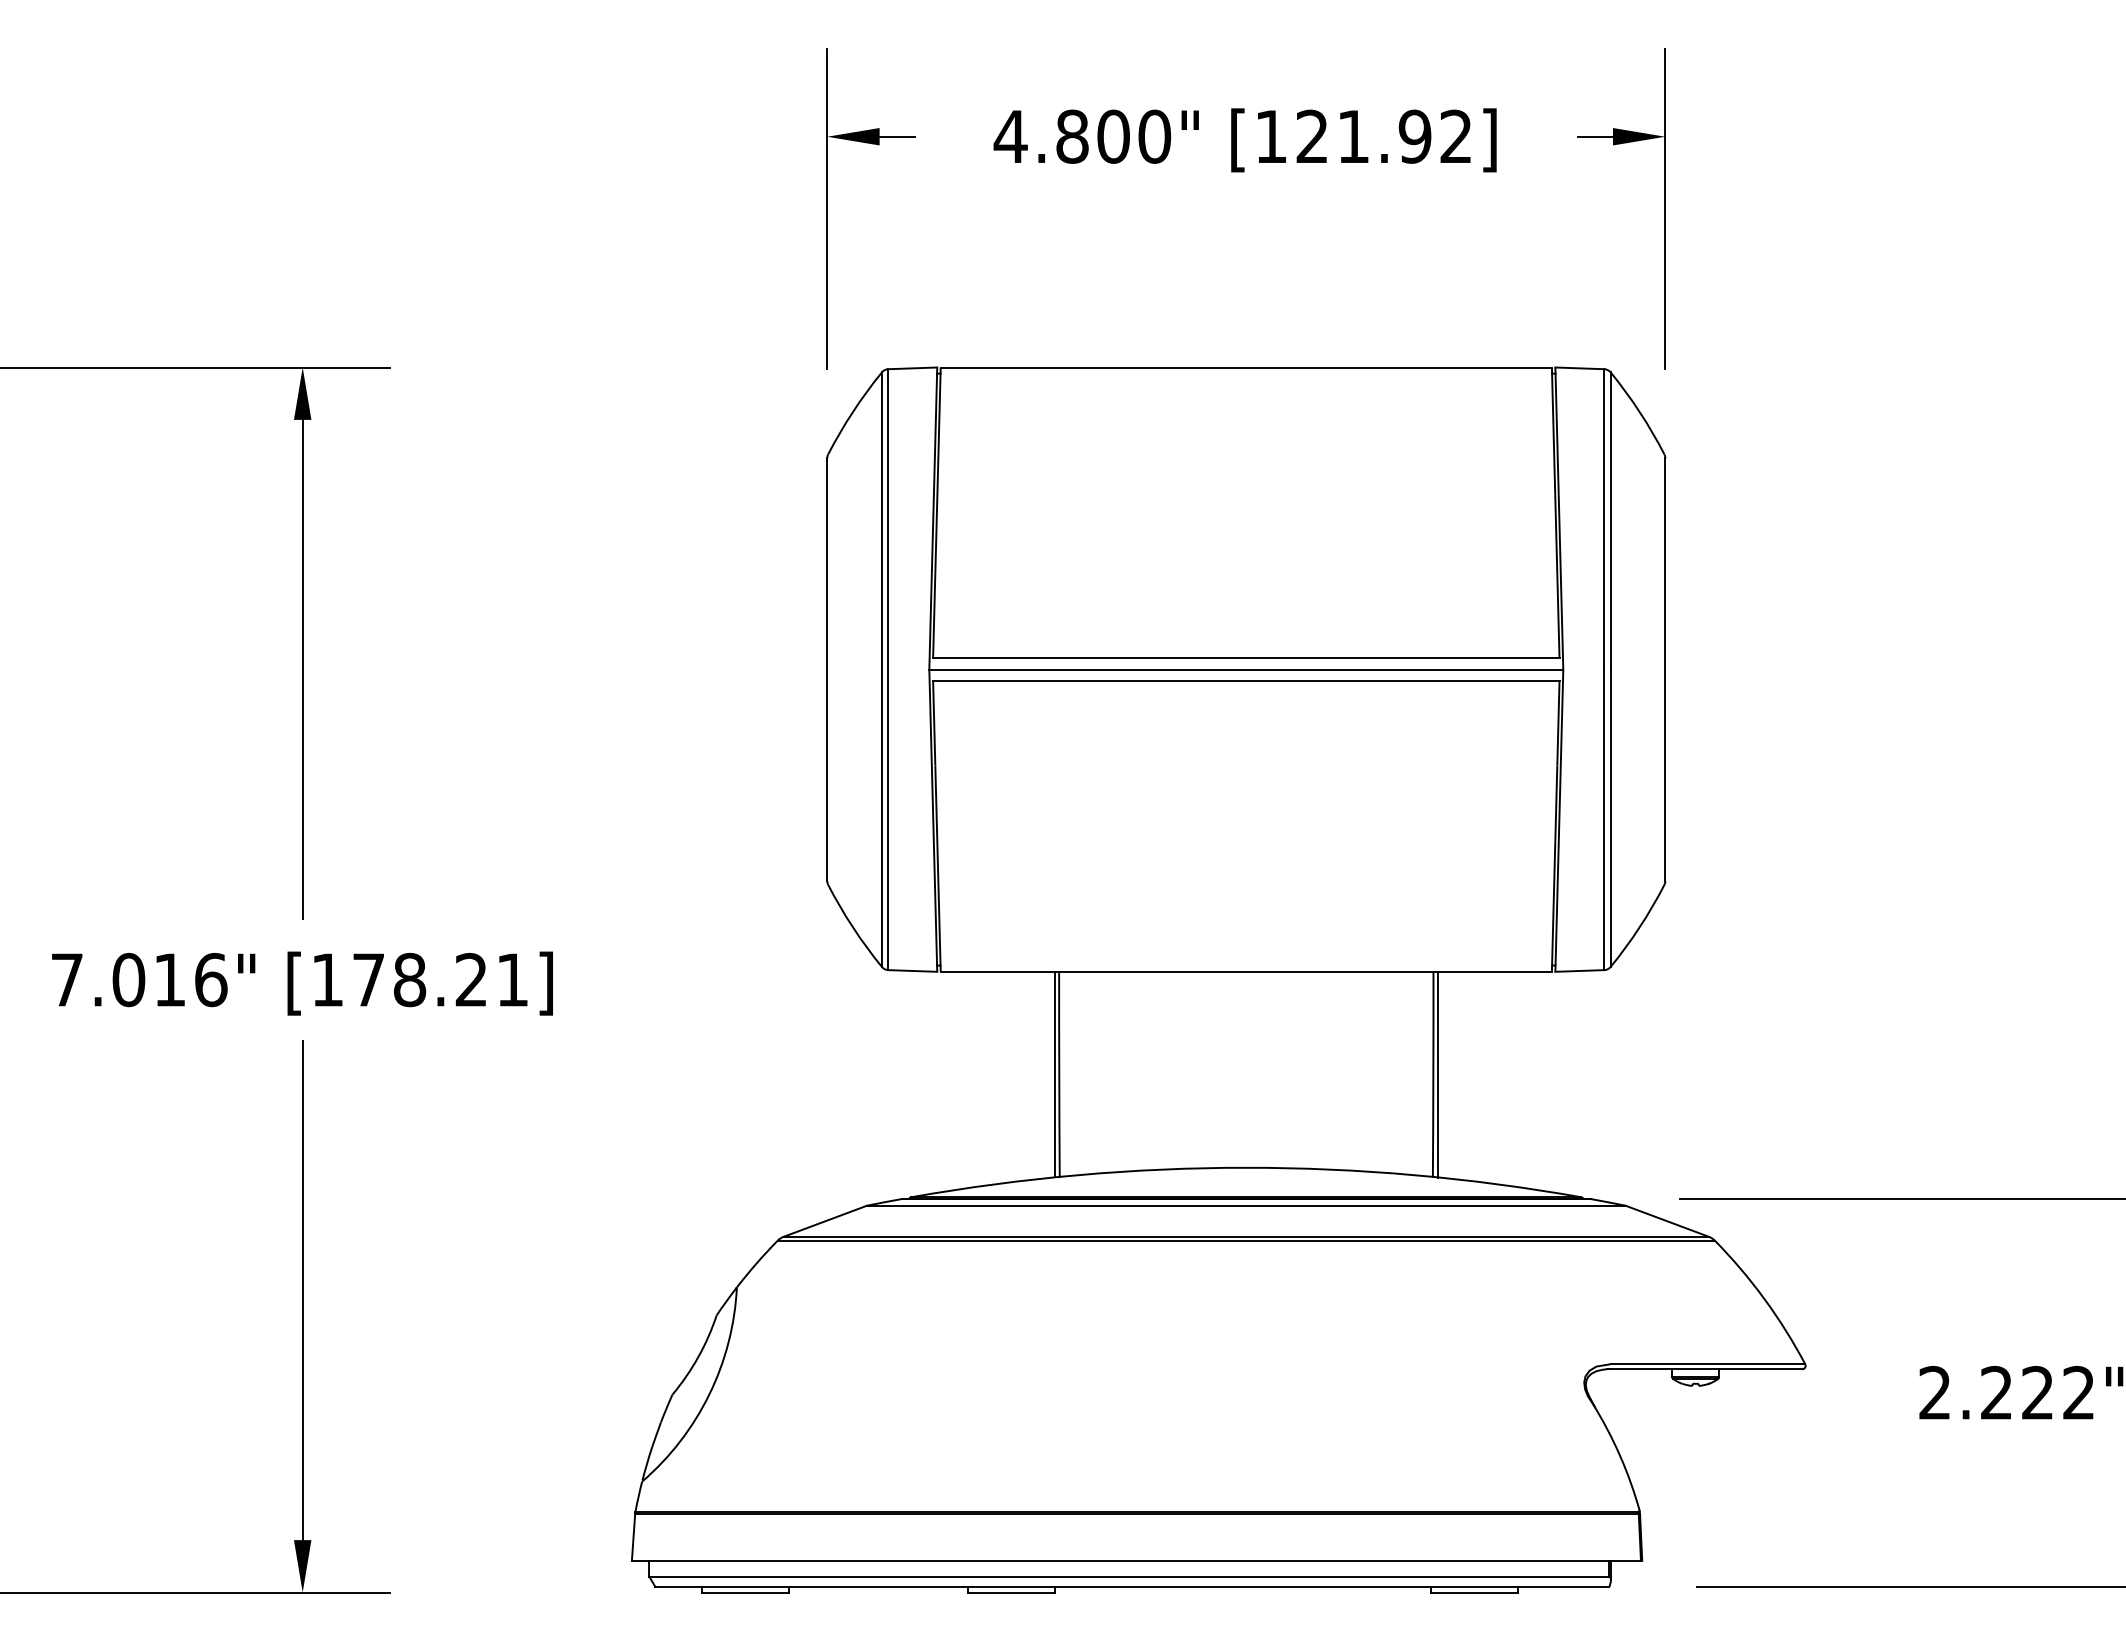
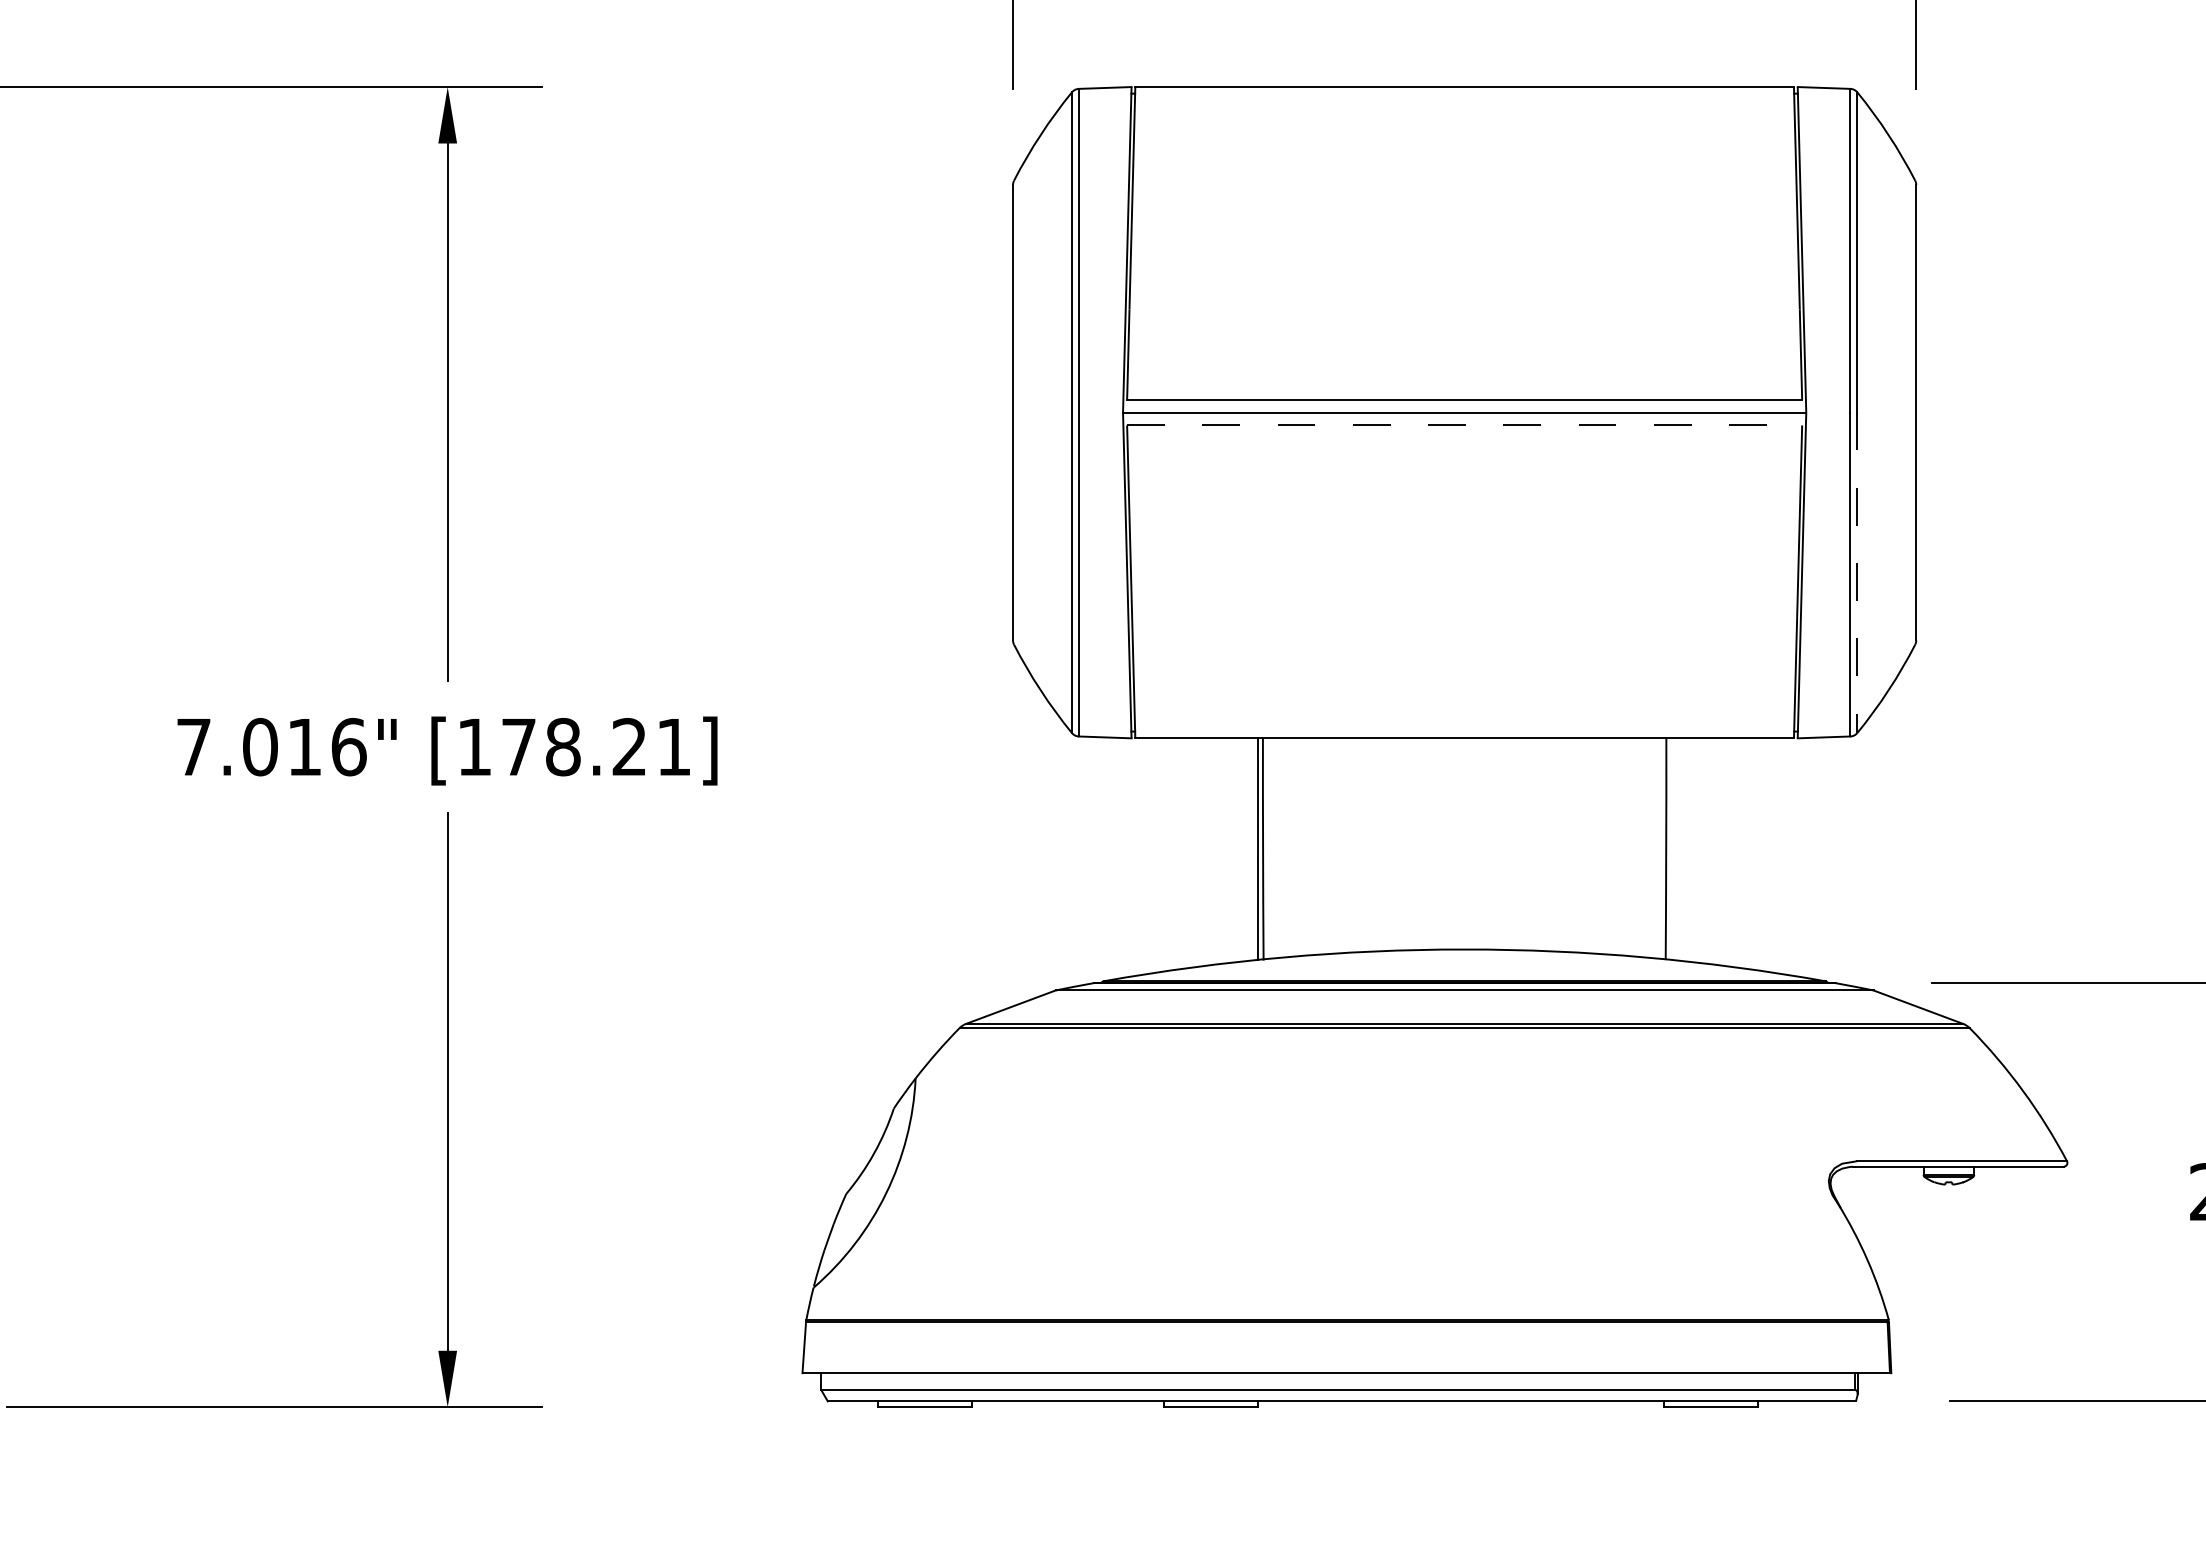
line: (1246, 681) -> (1464, 425), solid -> dashed
line: (1610, 818) -> (1857, 573), solid -> dashed
line: (1437, 1074) -> (1670, 848), removed

